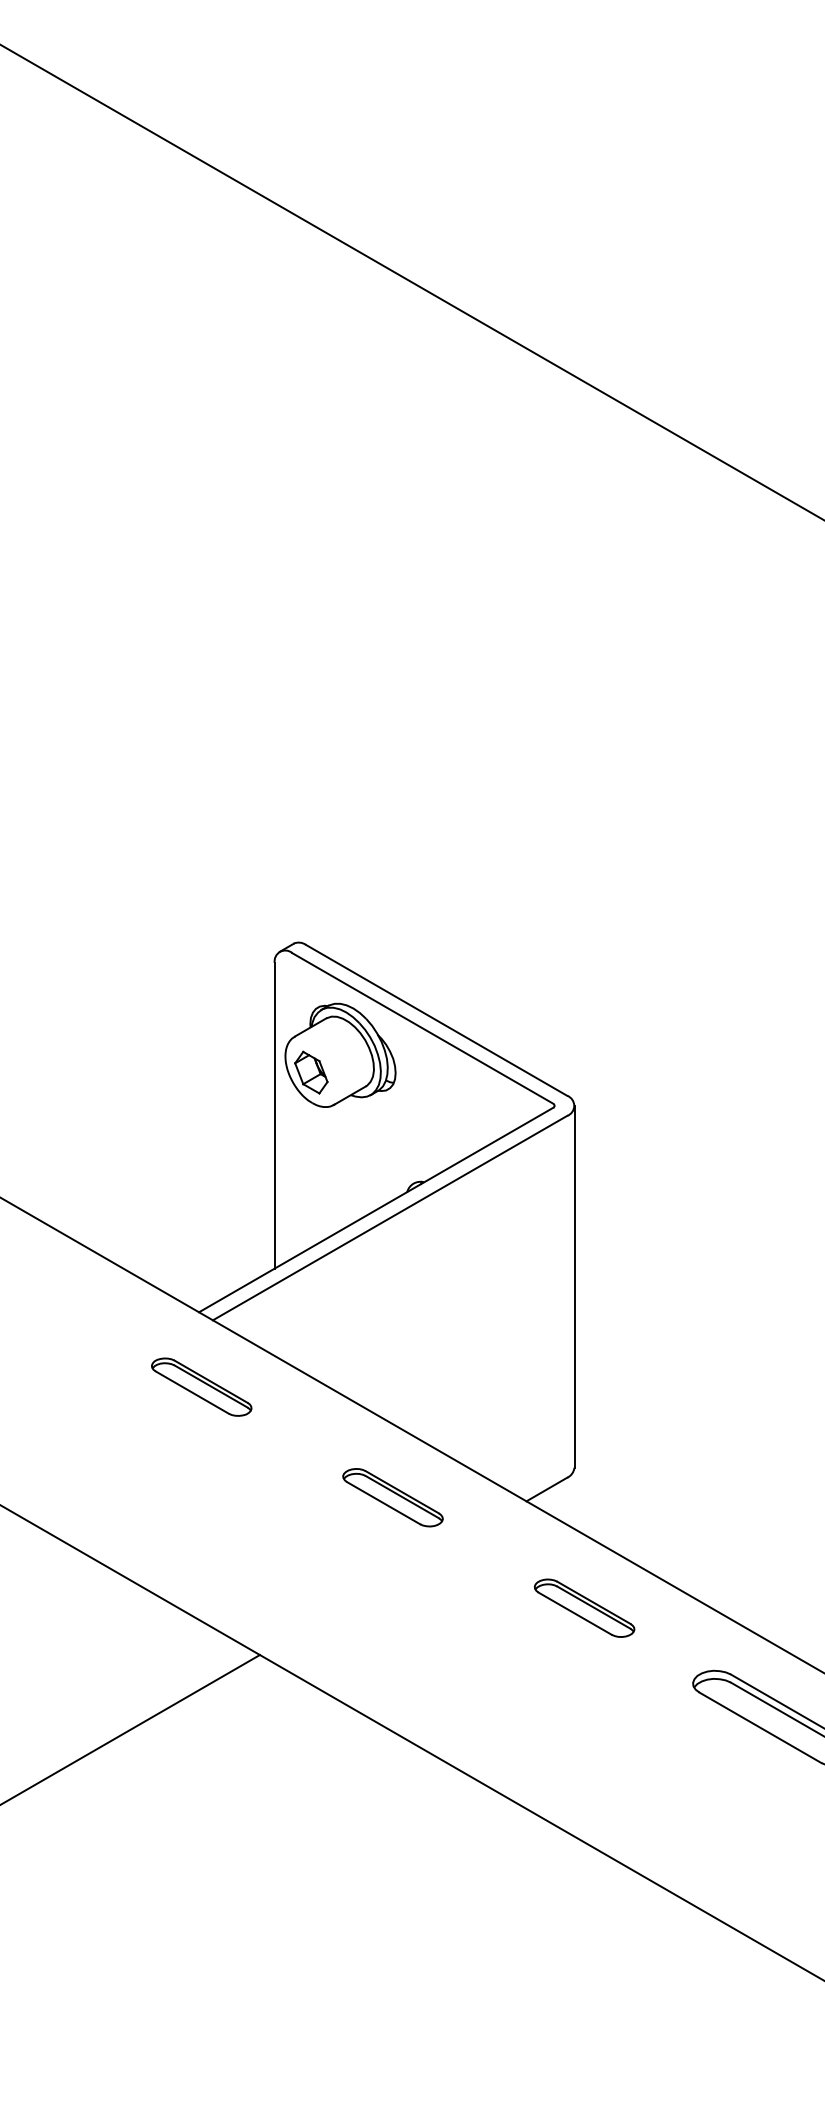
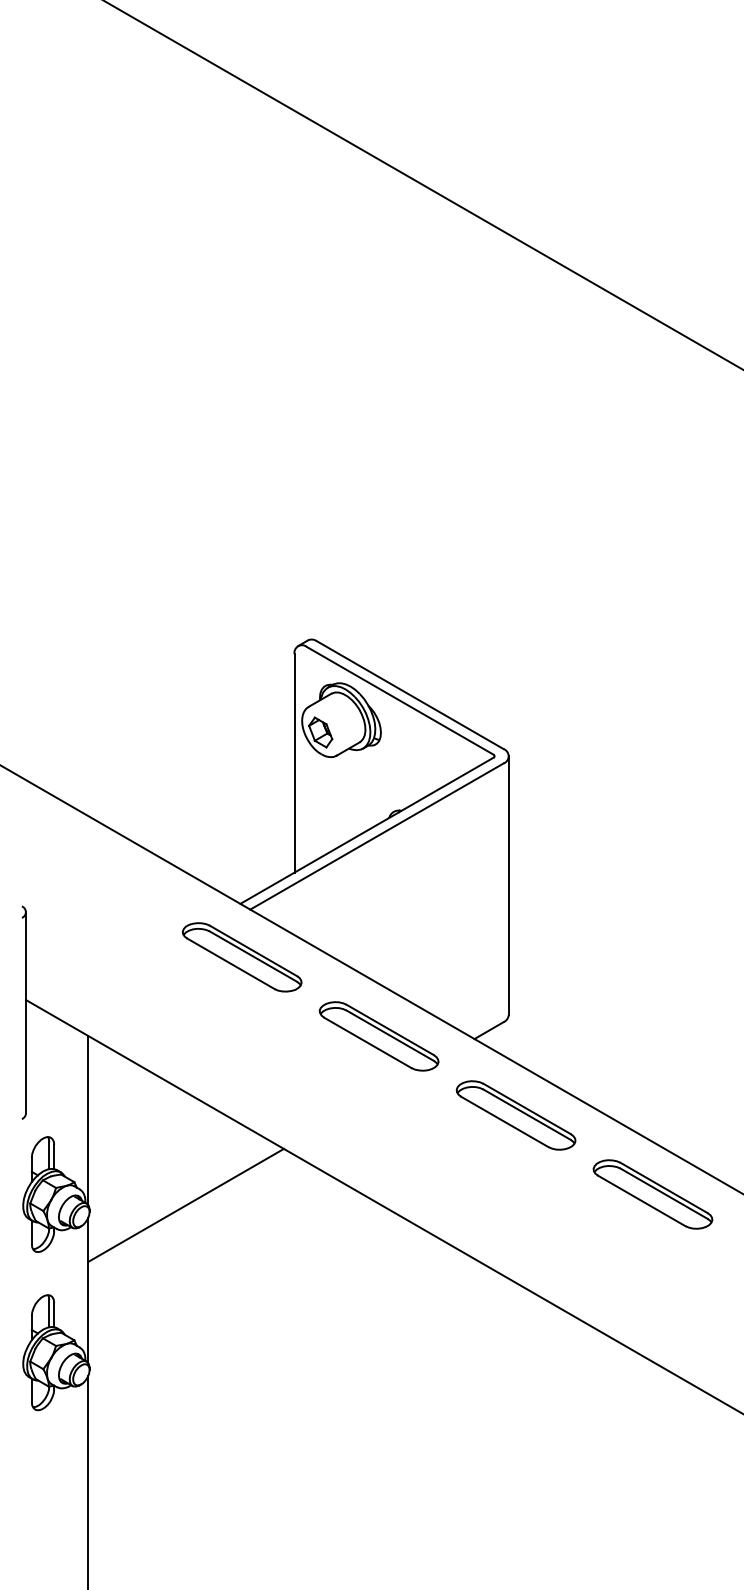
part: (201, 1387) -> (242, 957), size x1.67
part: (392, 1497) -> (378, 1036), size x1.67
part: (583, 1608) -> (515, 1115), size x1.67

